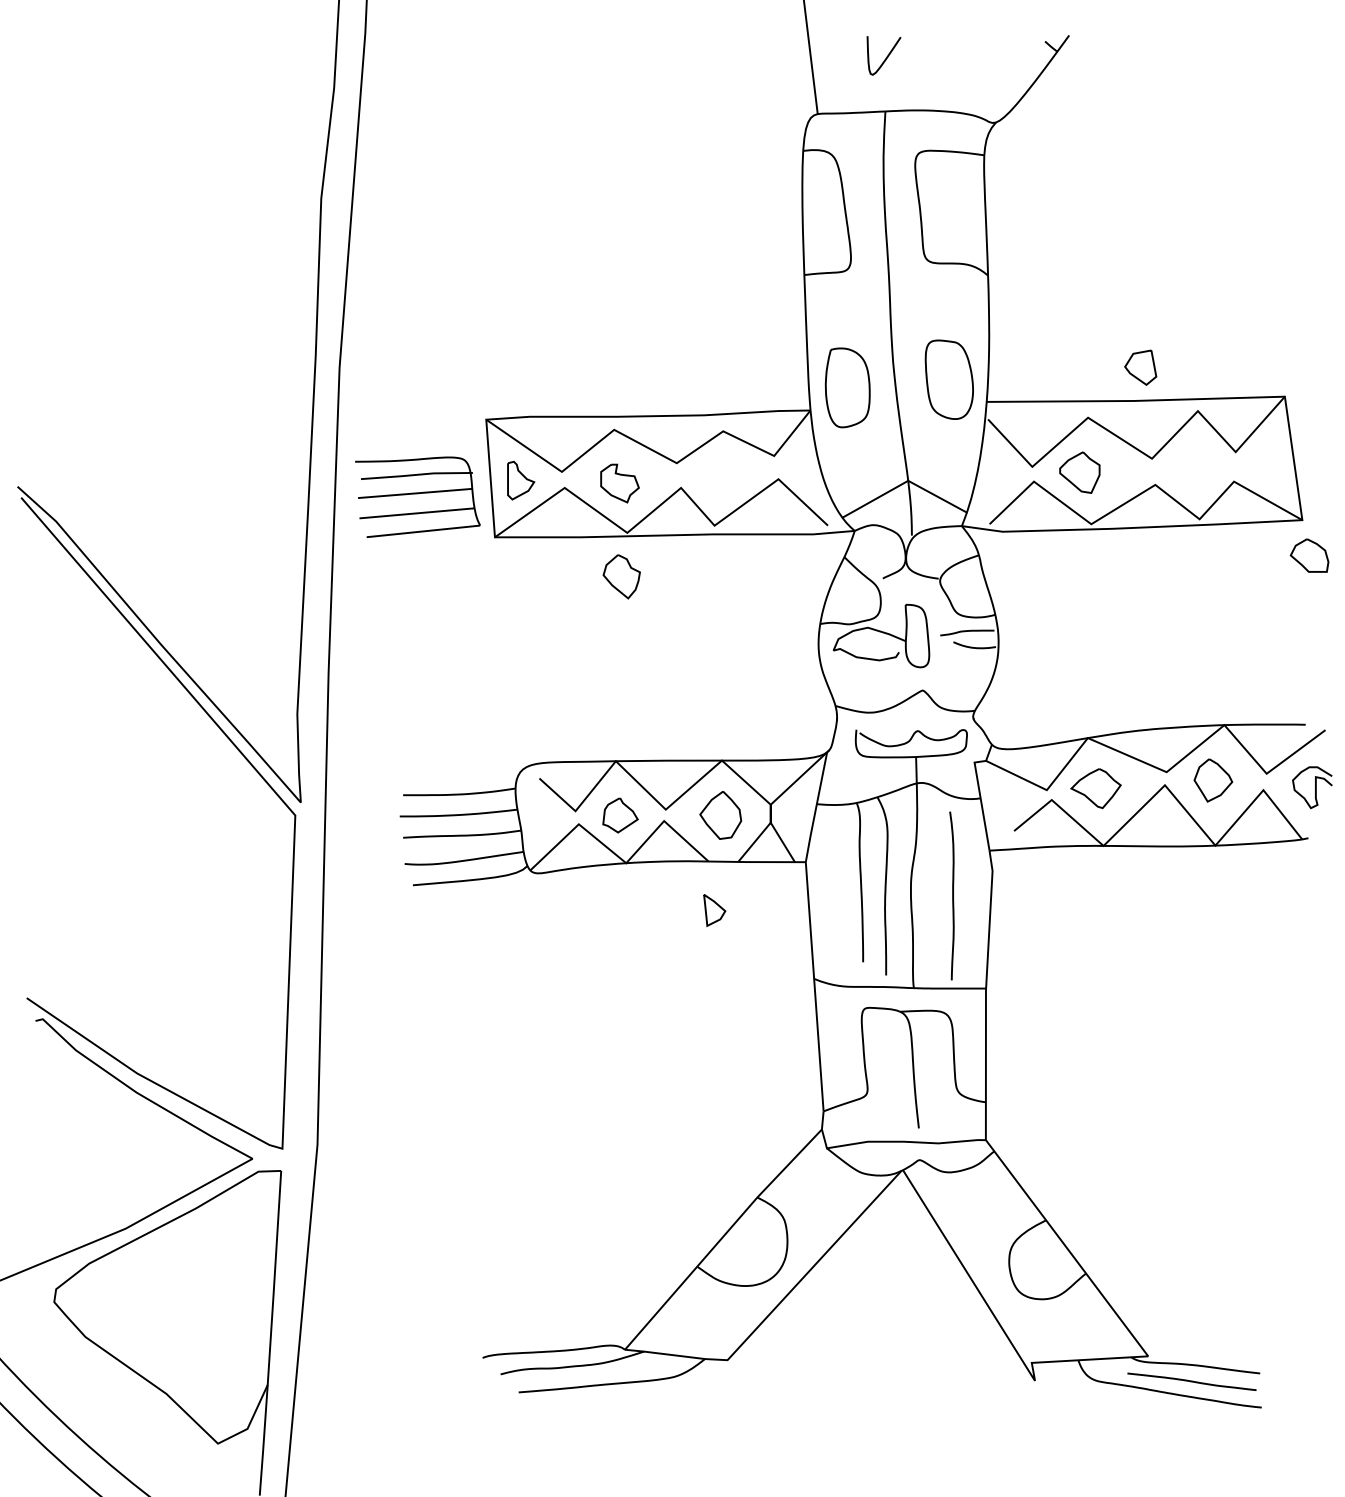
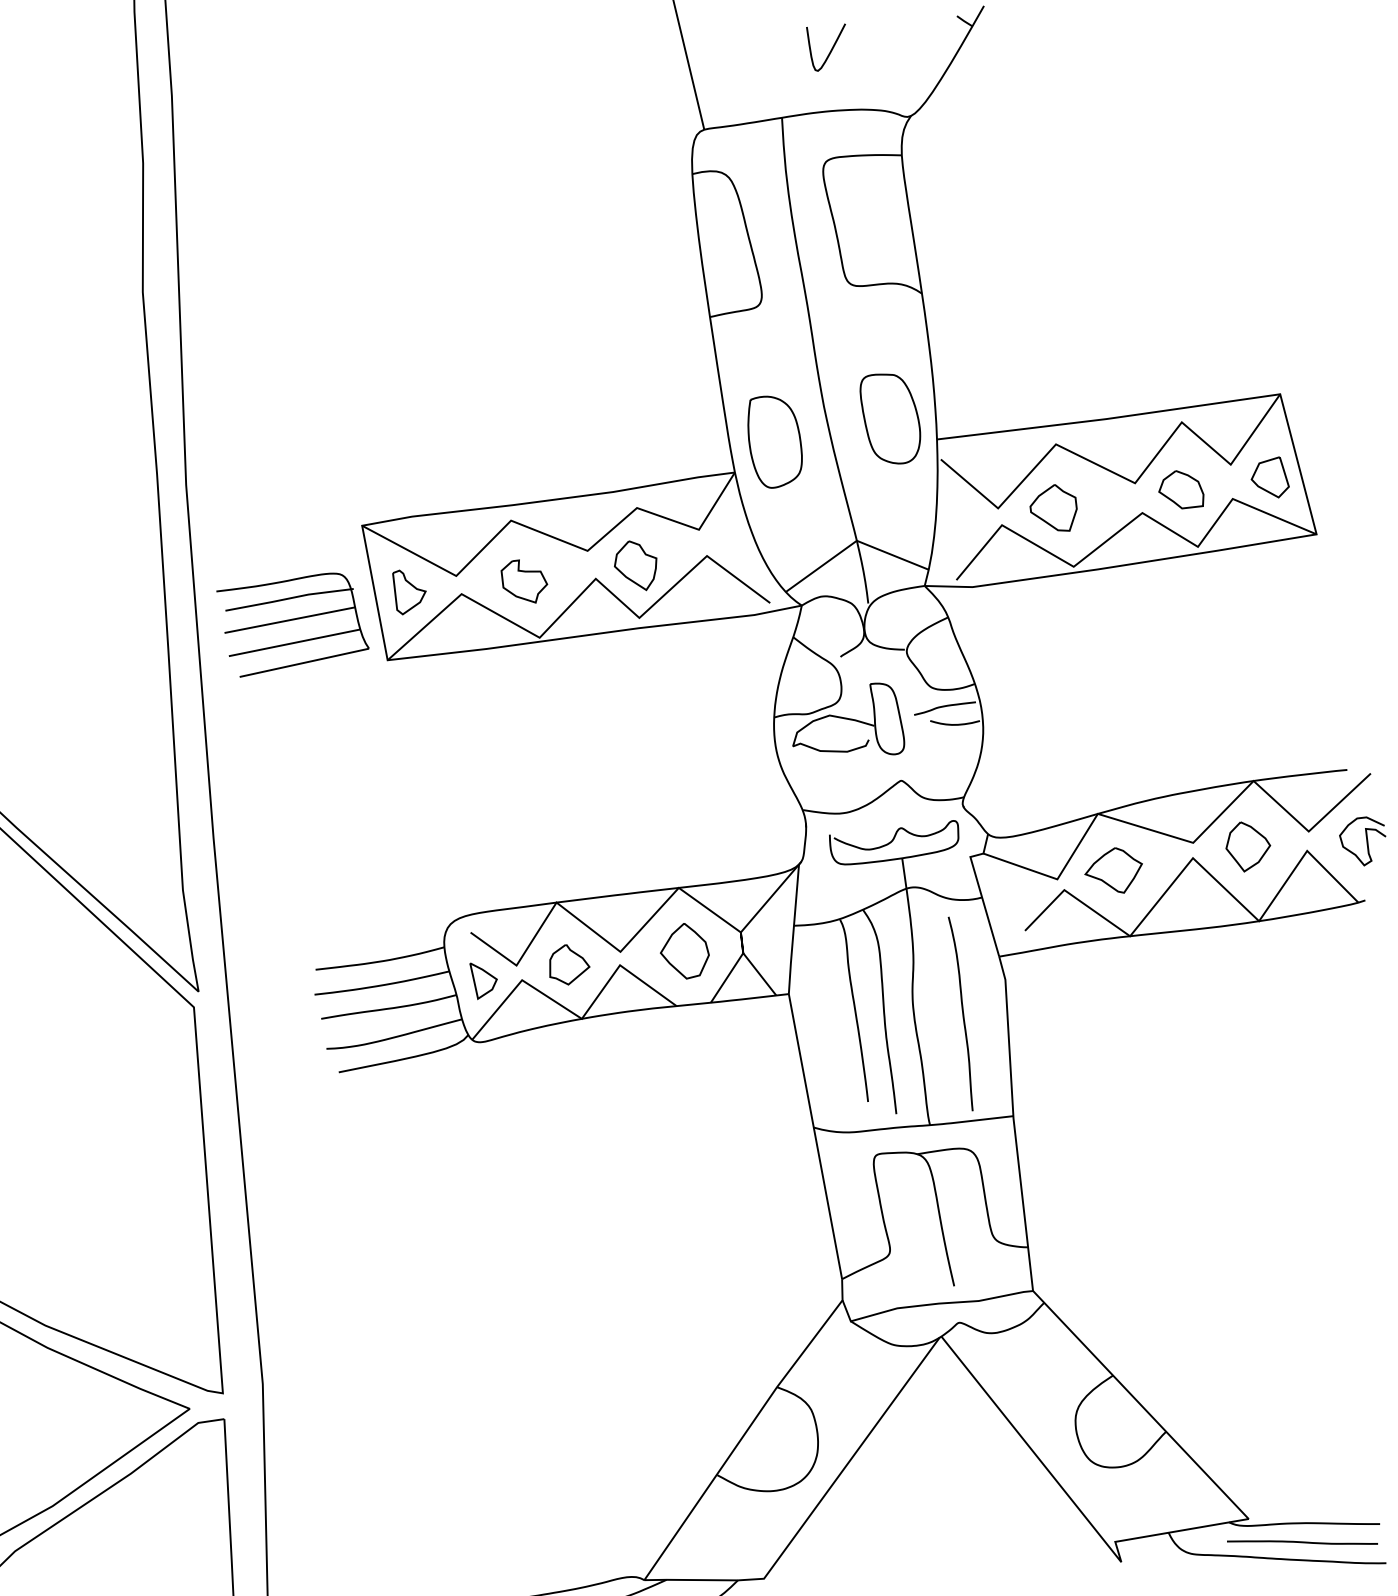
curve: (886, 56) -> (831, 47), moved
part: (1140, 367) -> (1269, 478), moved
part: (1309, 555) -> (1180, 489), moved
part: (621, 576) -> (635, 565), moved
part: (714, 910) -> (484, 980), moved

